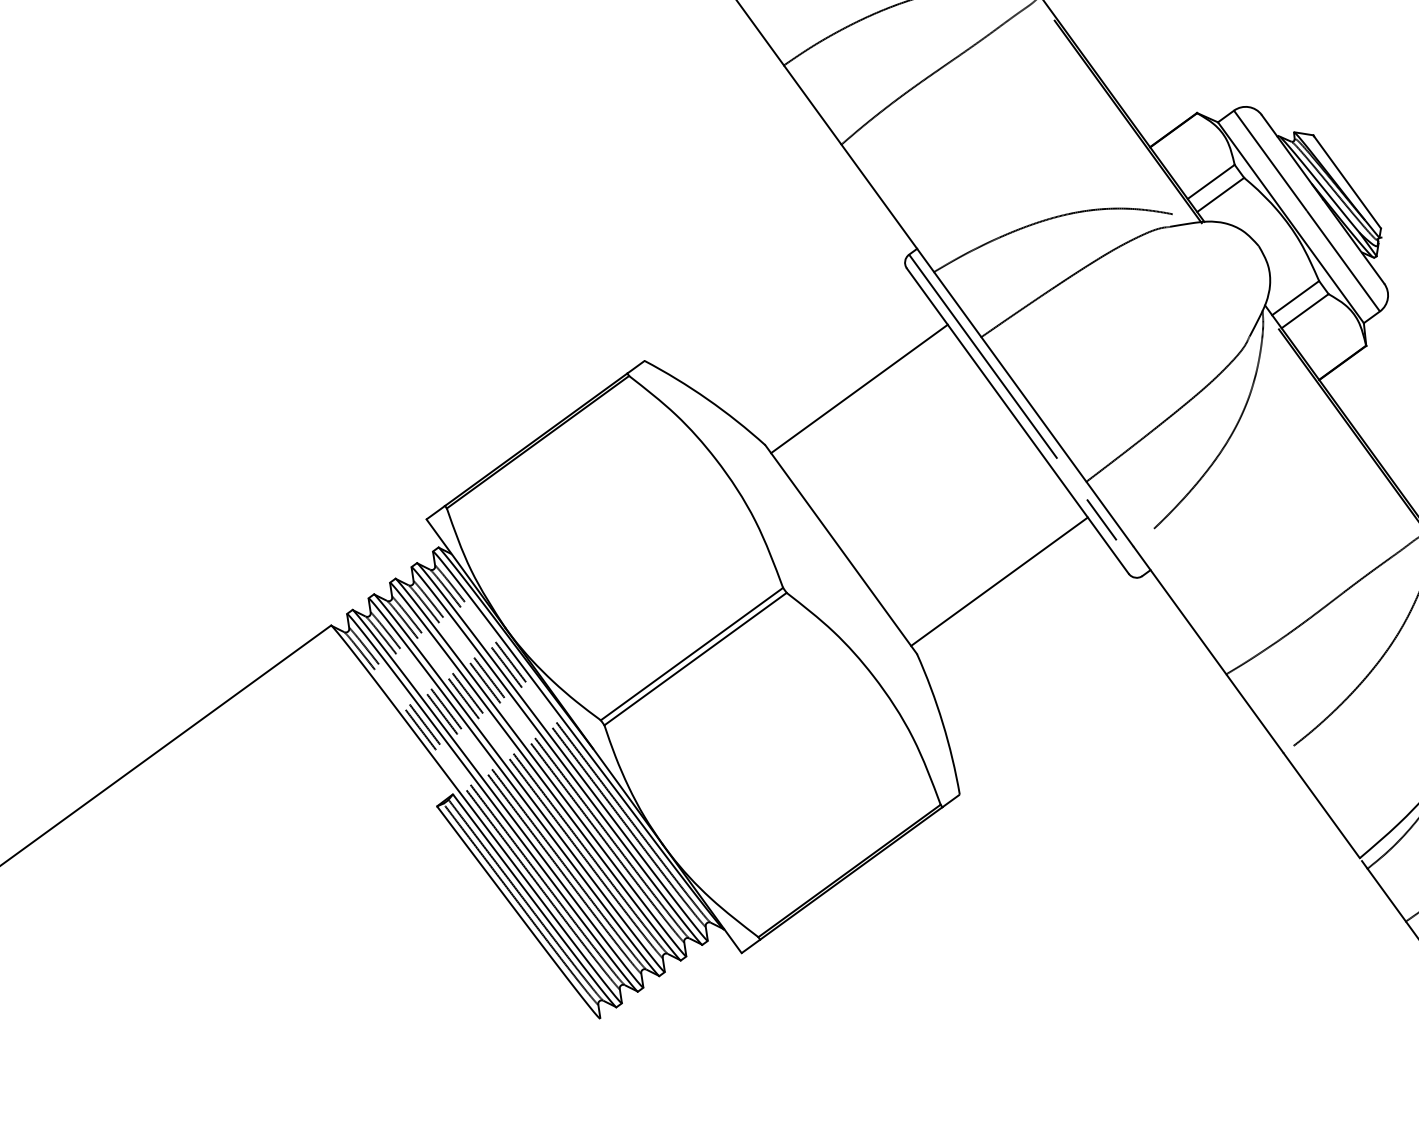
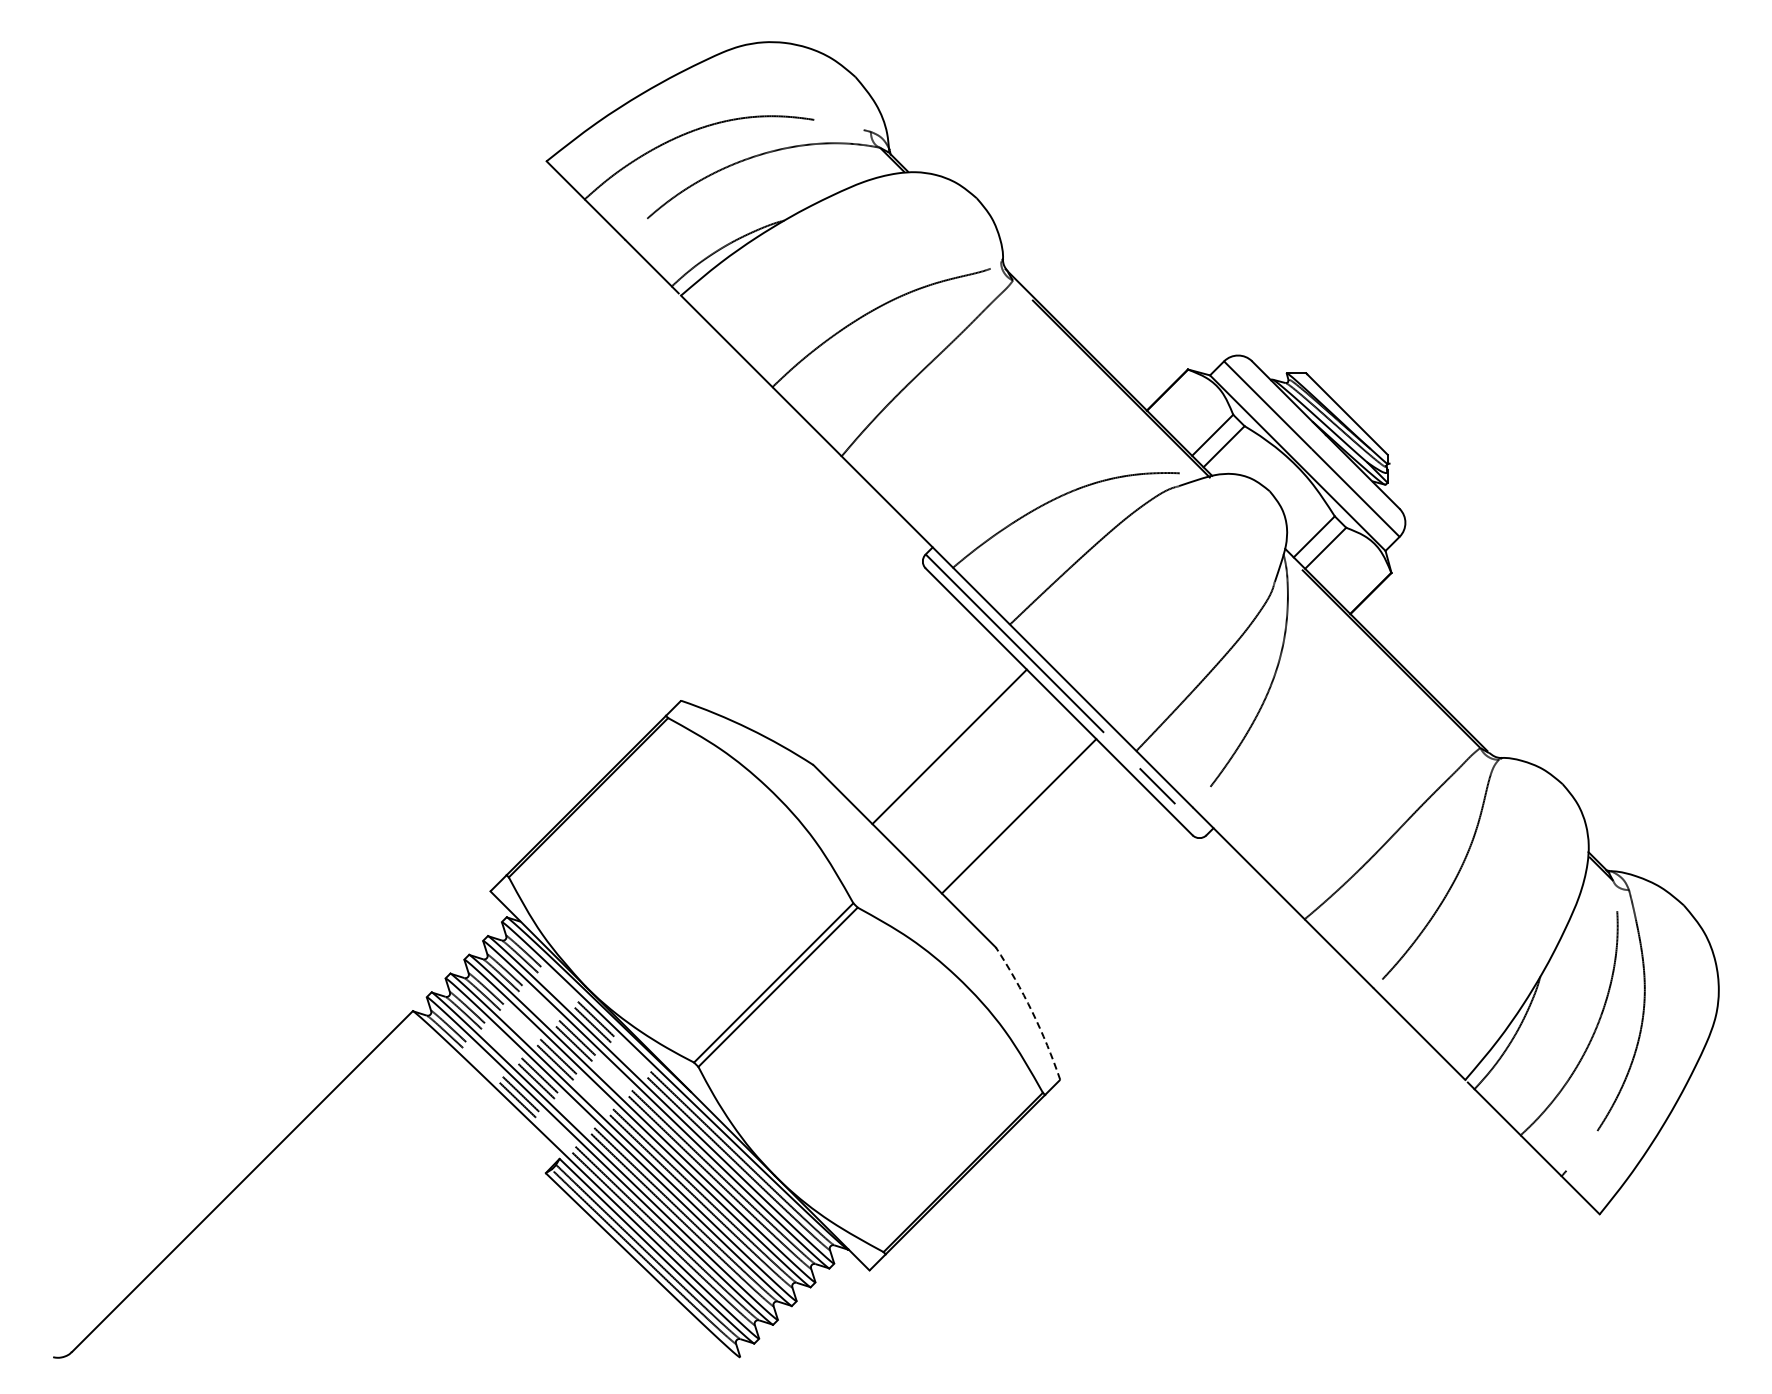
line: (859, 388) -> (949, 746), moved
line: (998, 581) -> (1018, 816), moved
arc: (943, 722) -> (1032, 1011), solid -> dashed

